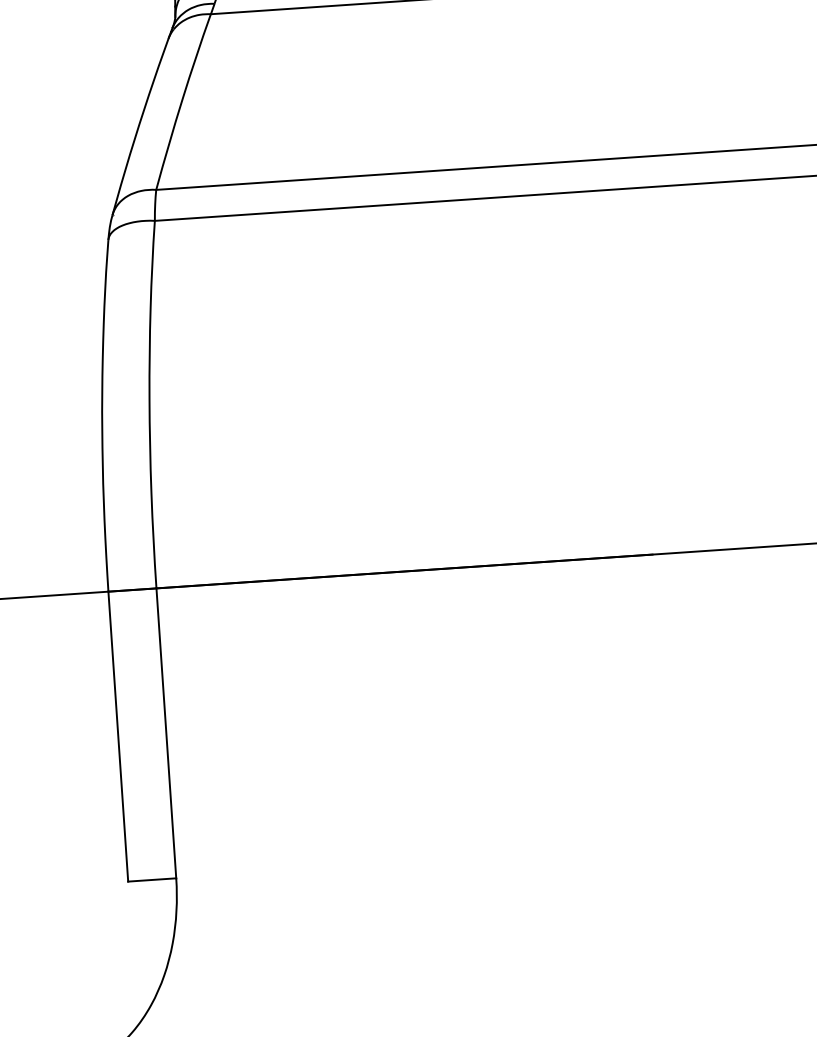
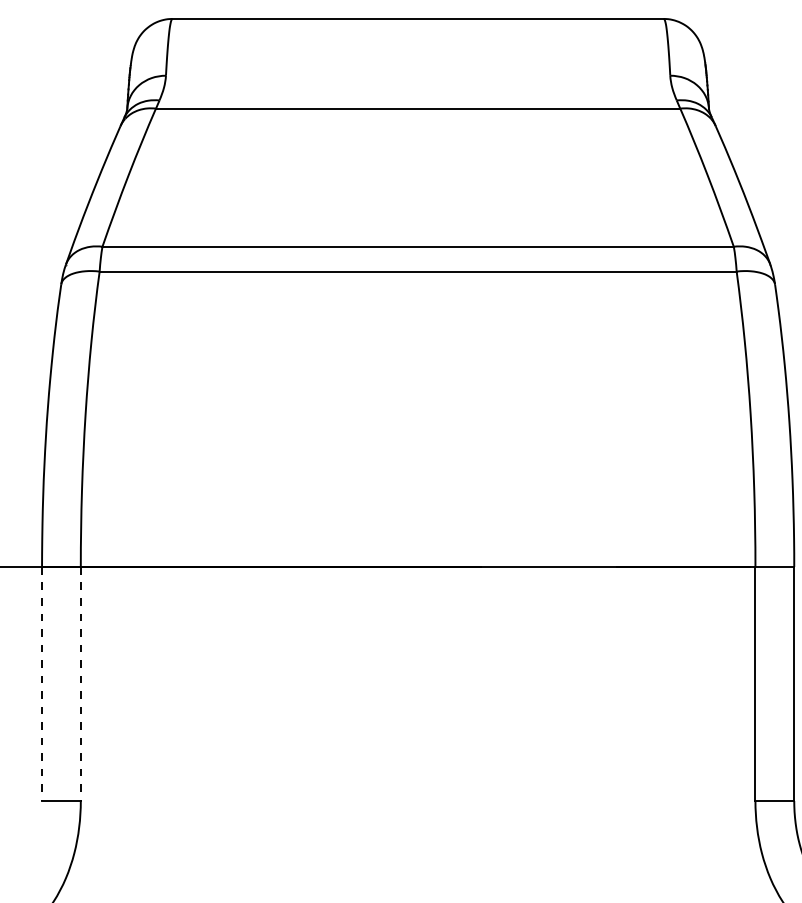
line: (165, 734) -> (80, 684), solid -> dashed
line: (118, 737) -> (42, 684), solid -> dashed

